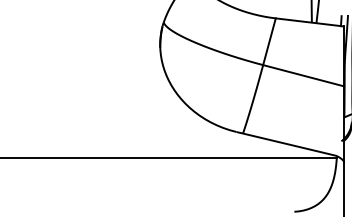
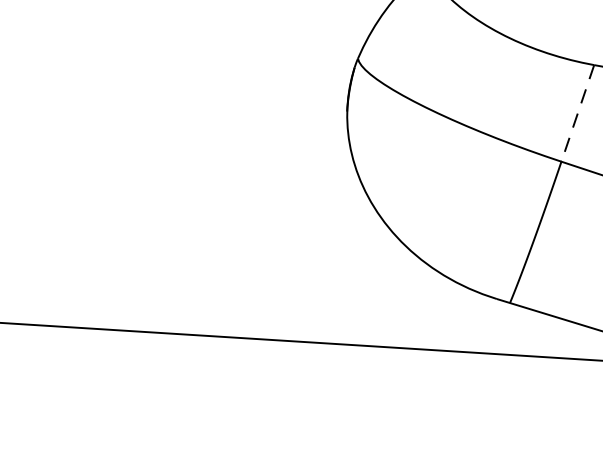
line: (269, 42) -> (577, 114), solid -> dashed

